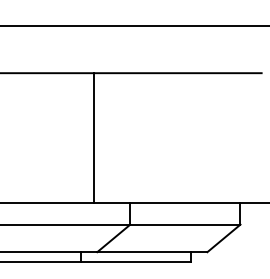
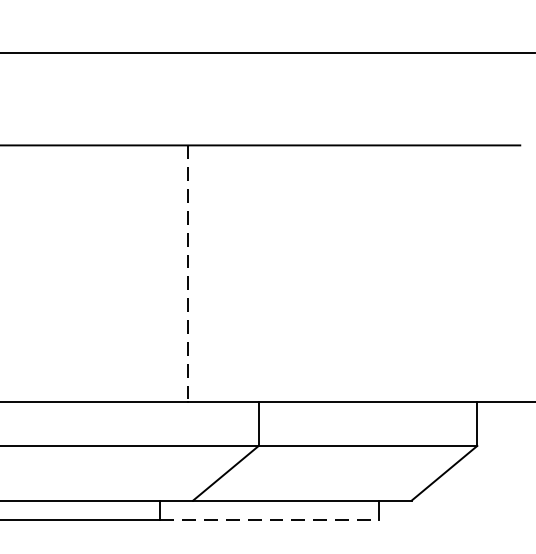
line: (94, 137) -> (187, 273), solid -> dashed
line: (136, 261) -> (270, 519), solid -> dashed

